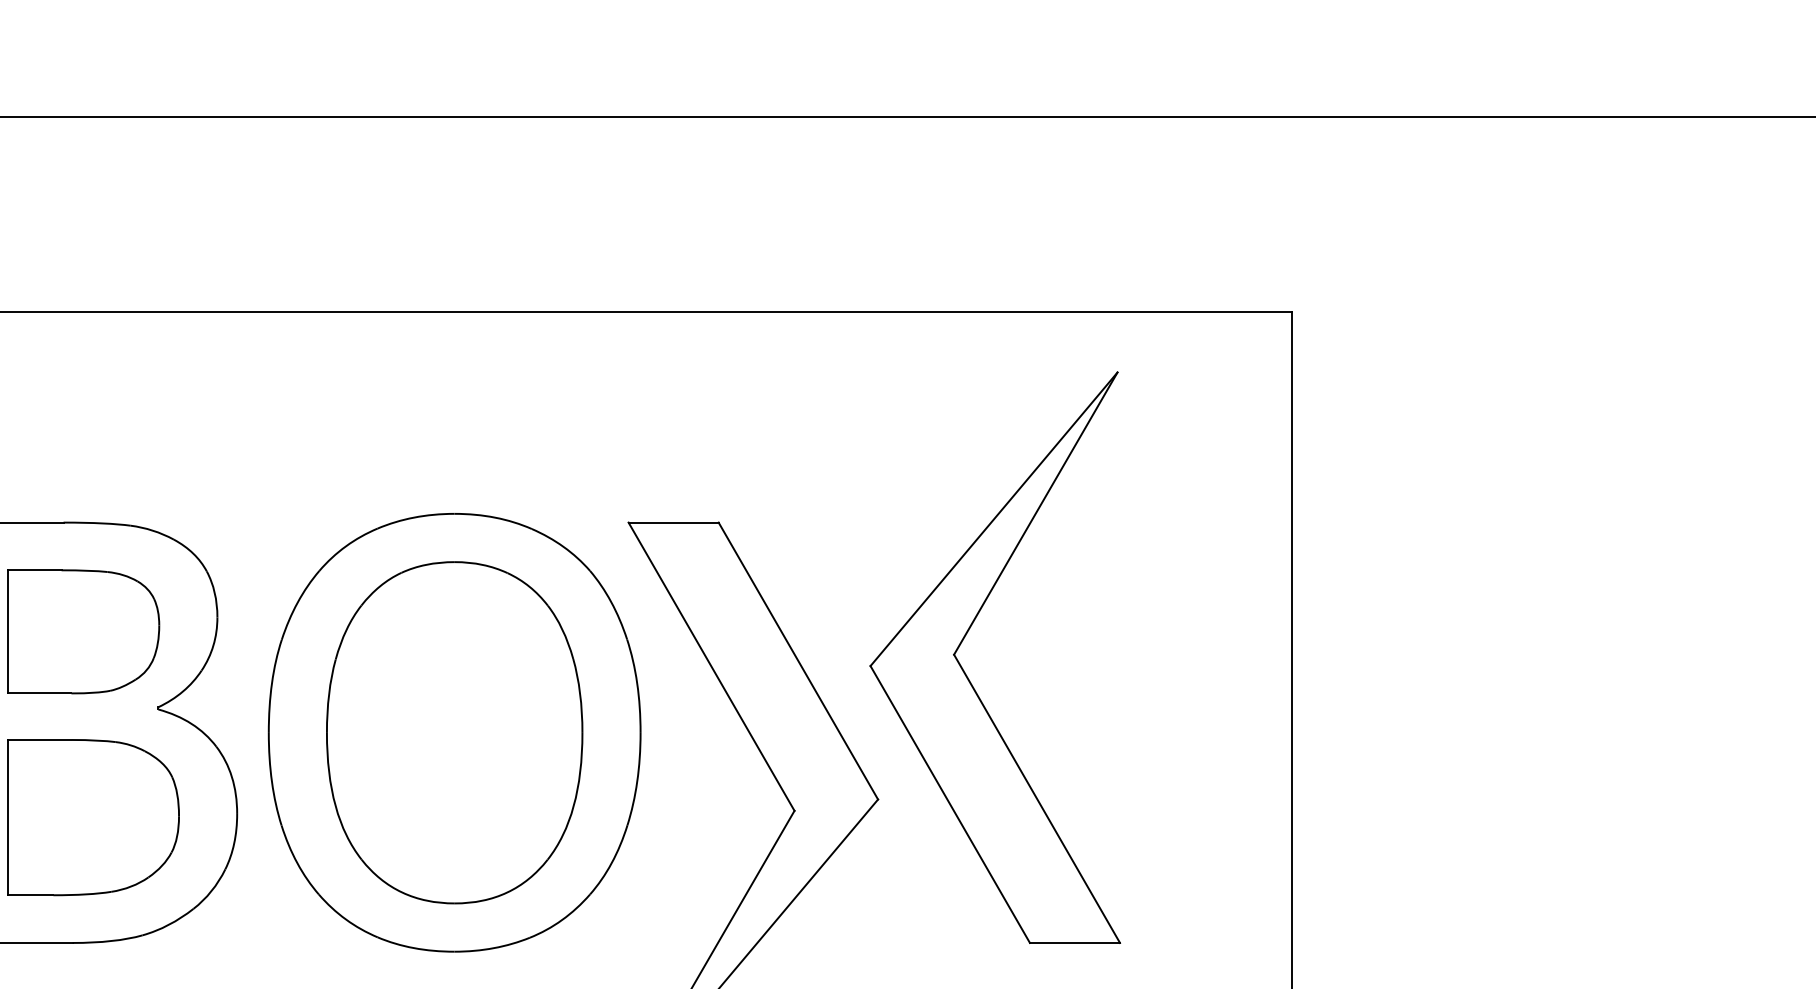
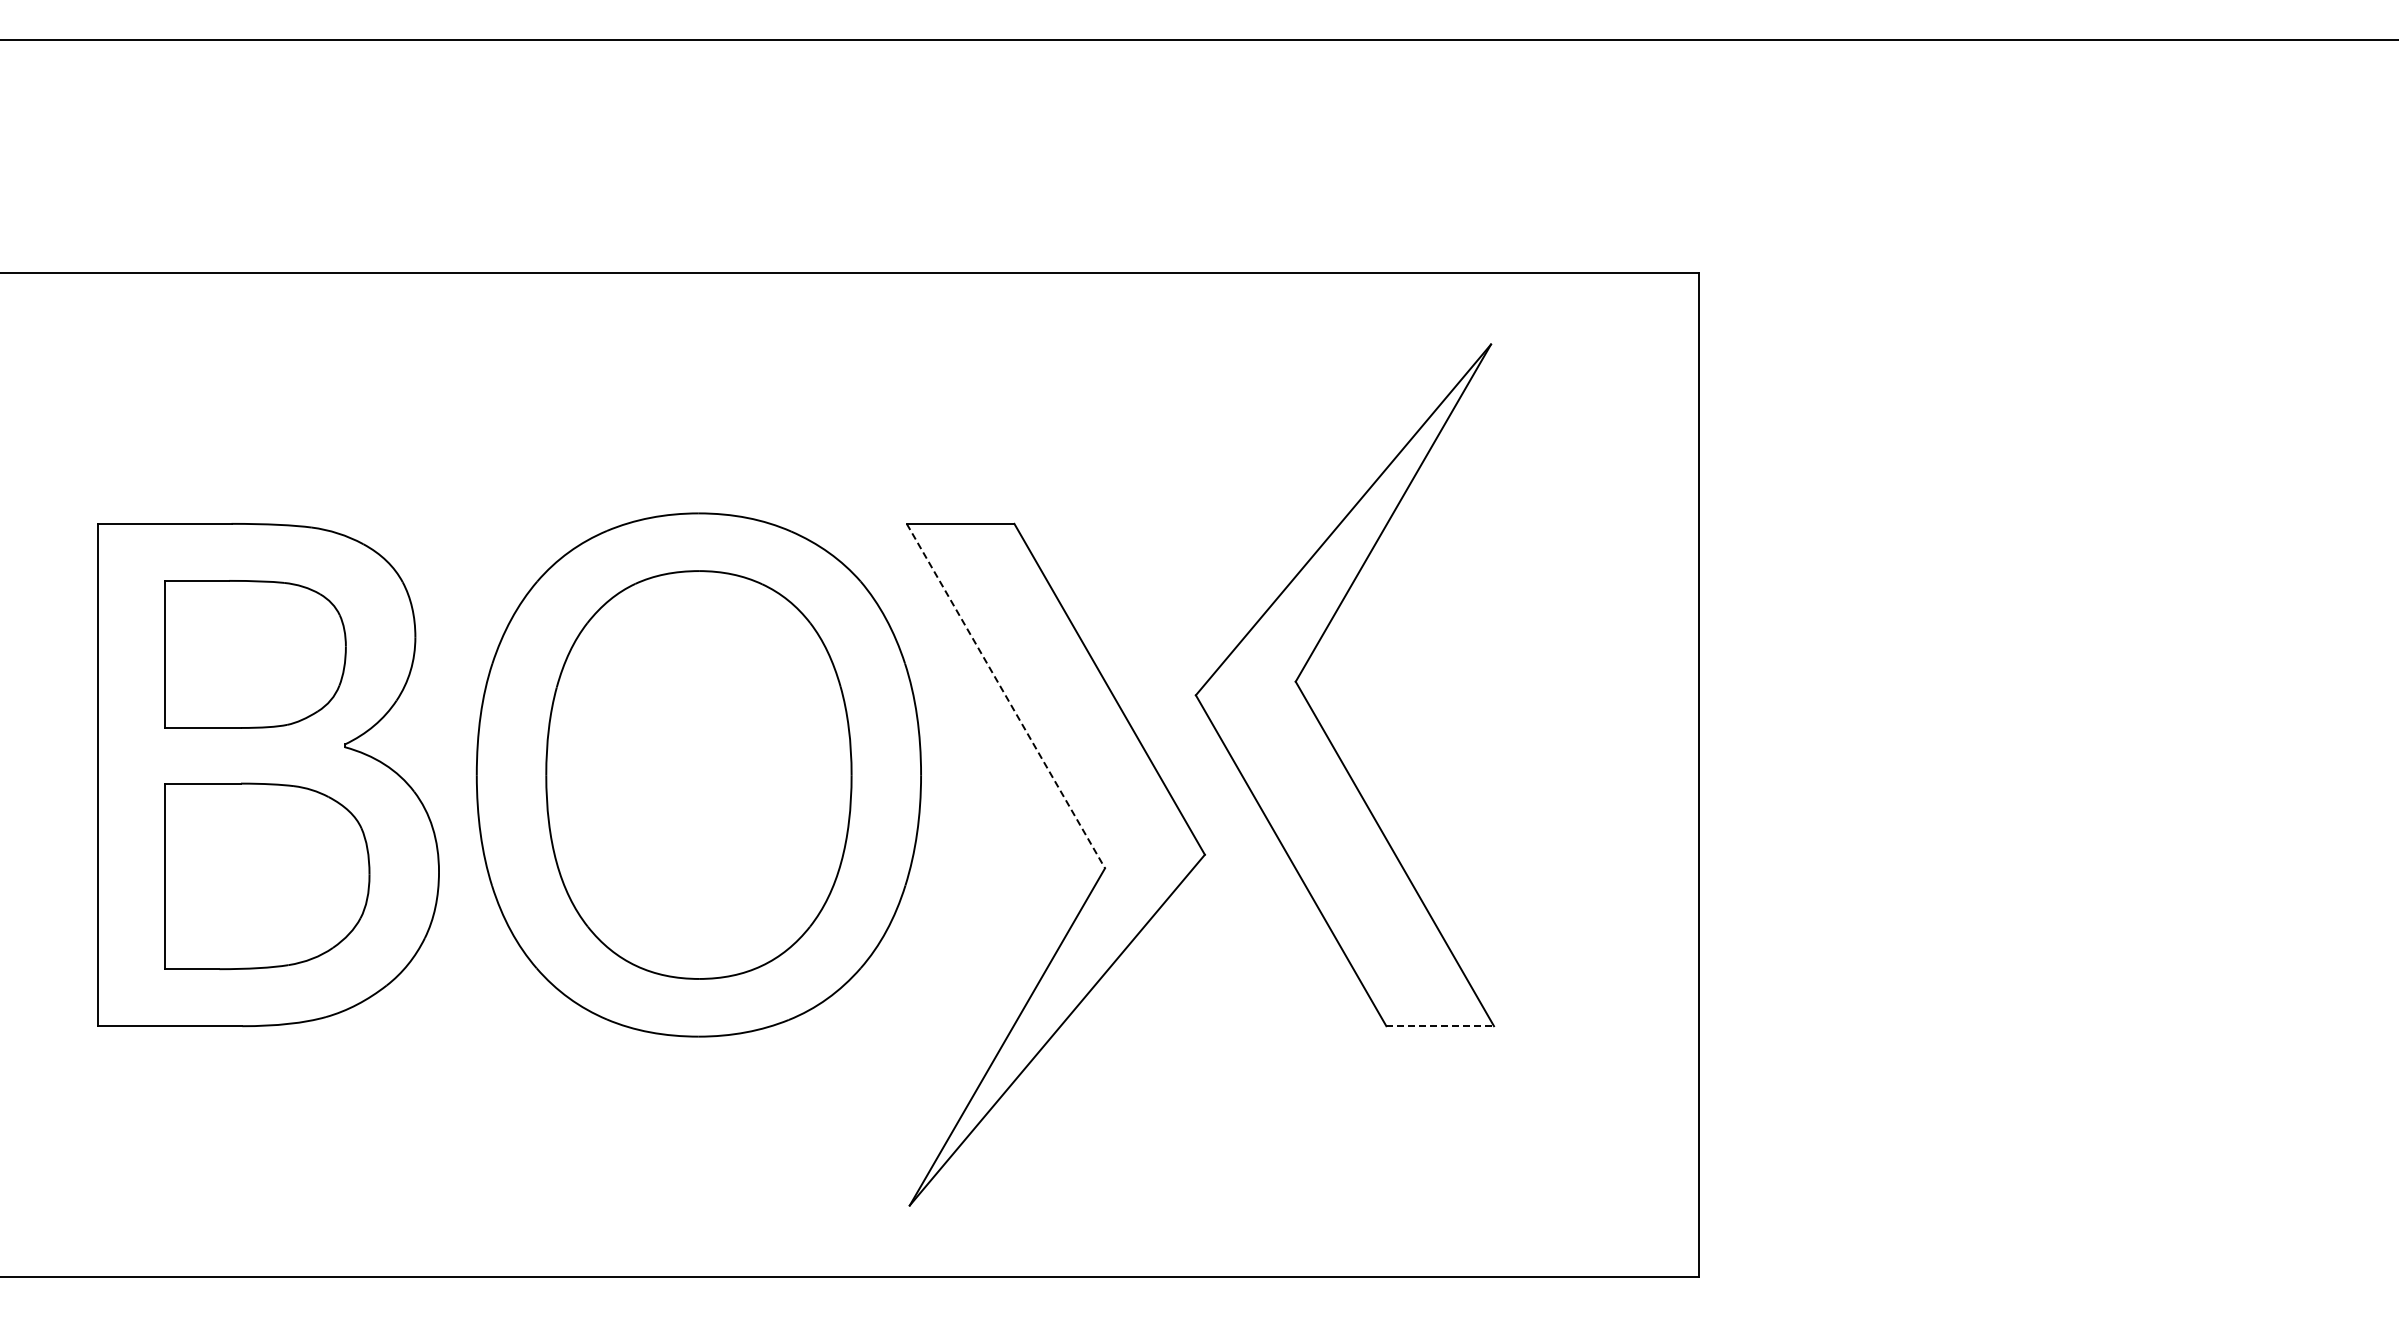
line: (711, 667) -> (1005, 696), solid -> dashed
line: (1075, 943) -> (1440, 1026), solid -> dashed

